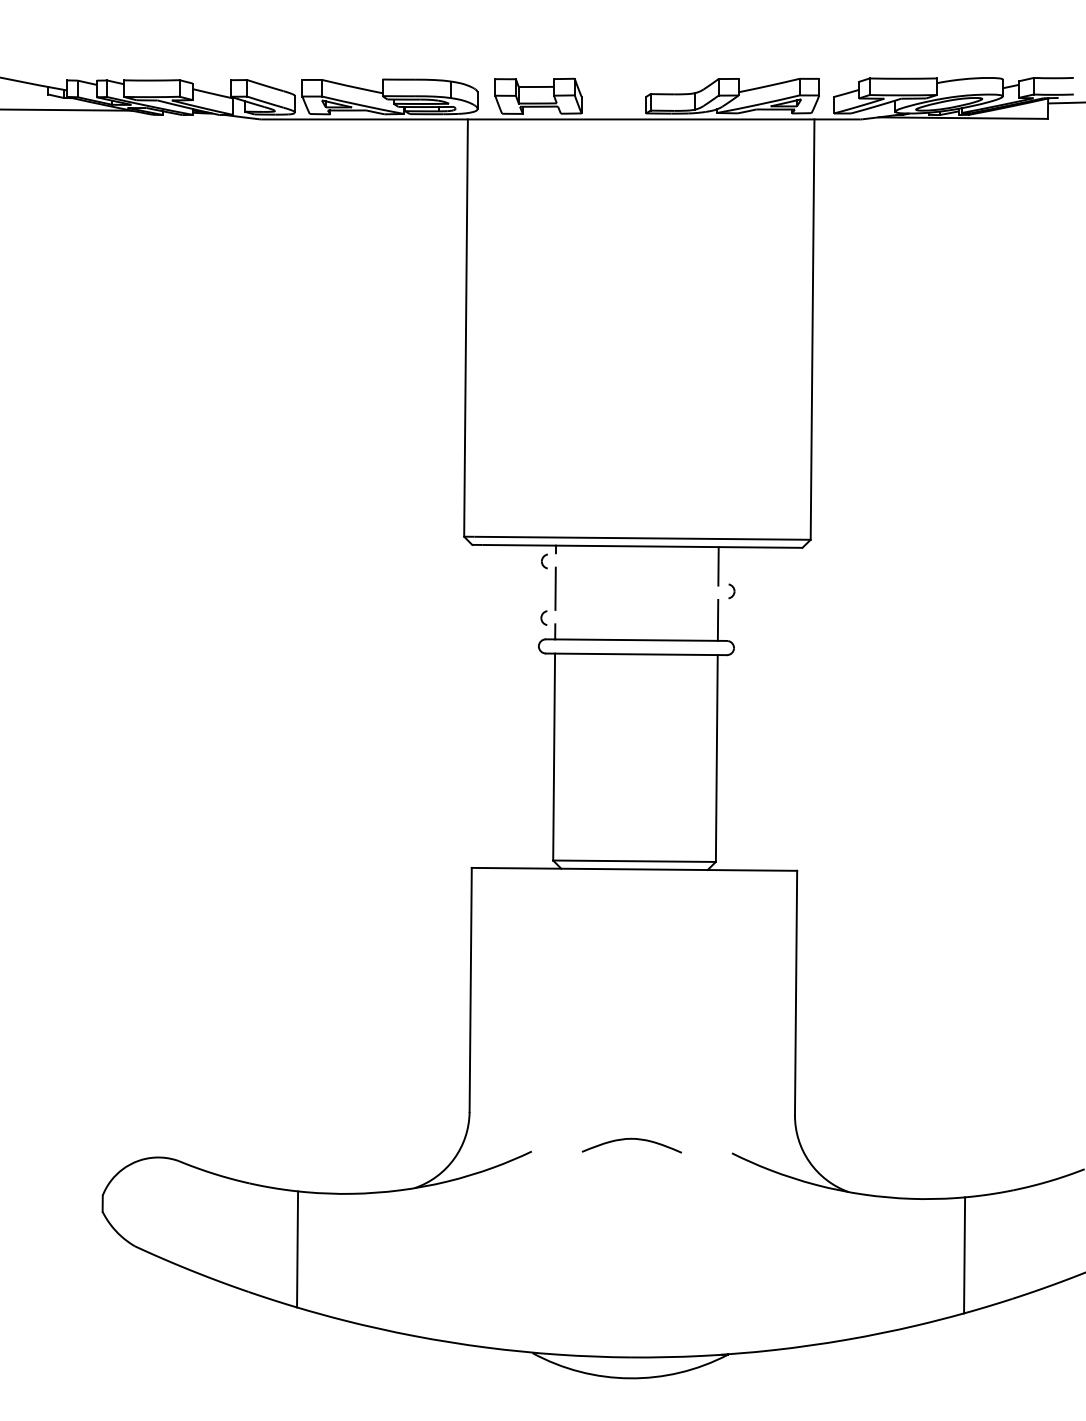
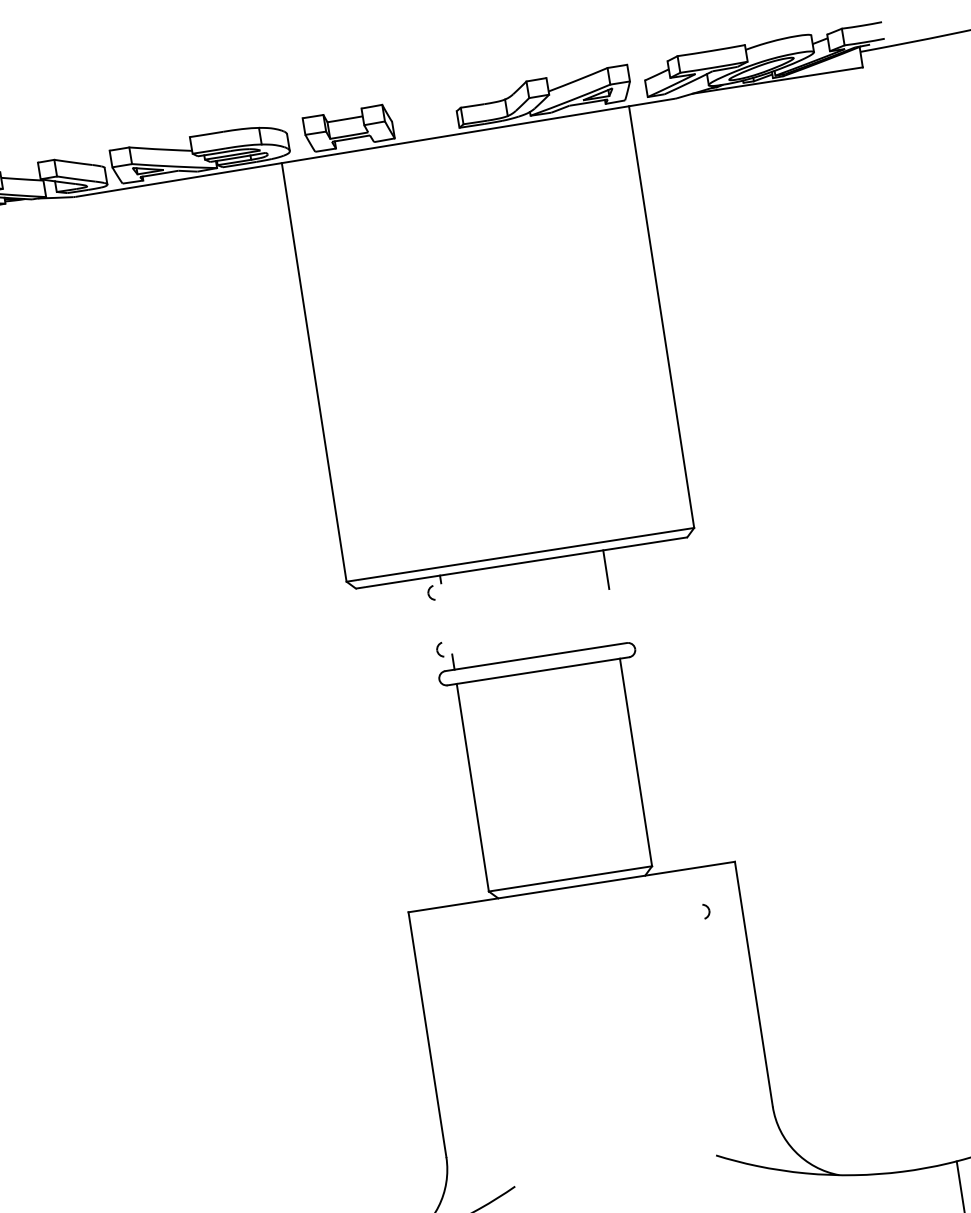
line: (555, 588) -> (446, 618), removed
part: (731, 591) -> (706, 911), moved
line: (717, 619) -> (613, 623), removed
curve: (631, 1139) -> (613, 1158), removed

